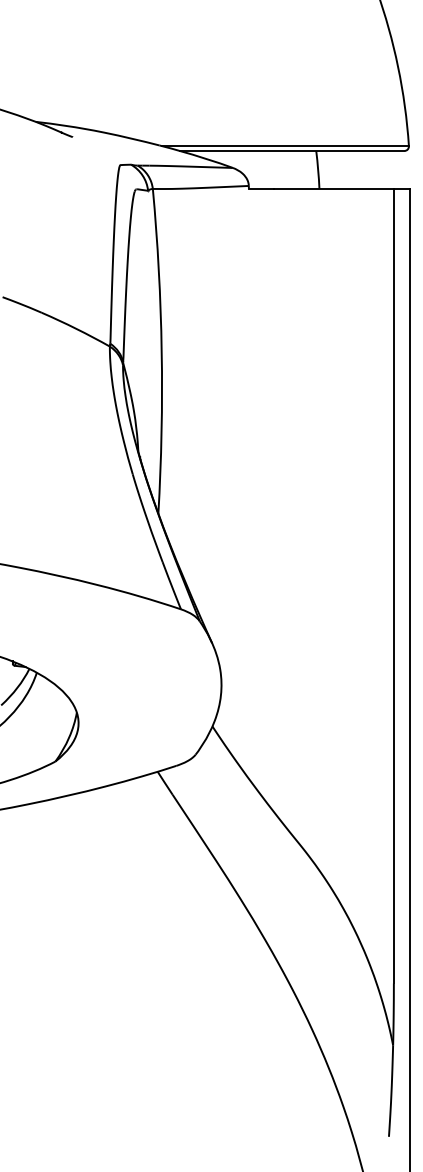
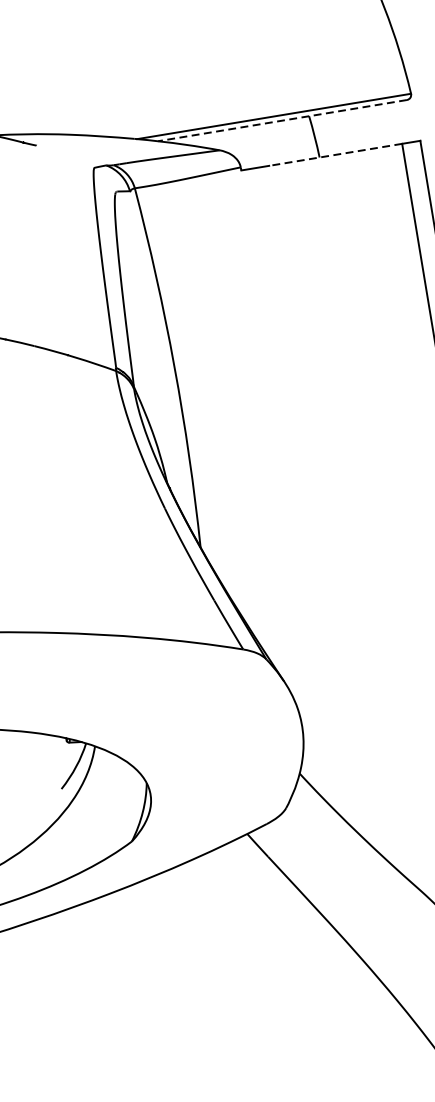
line: (291, 151) -> (281, 121), solid -> dashed
line: (333, 188) -> (335, 154), solid -> dashed

